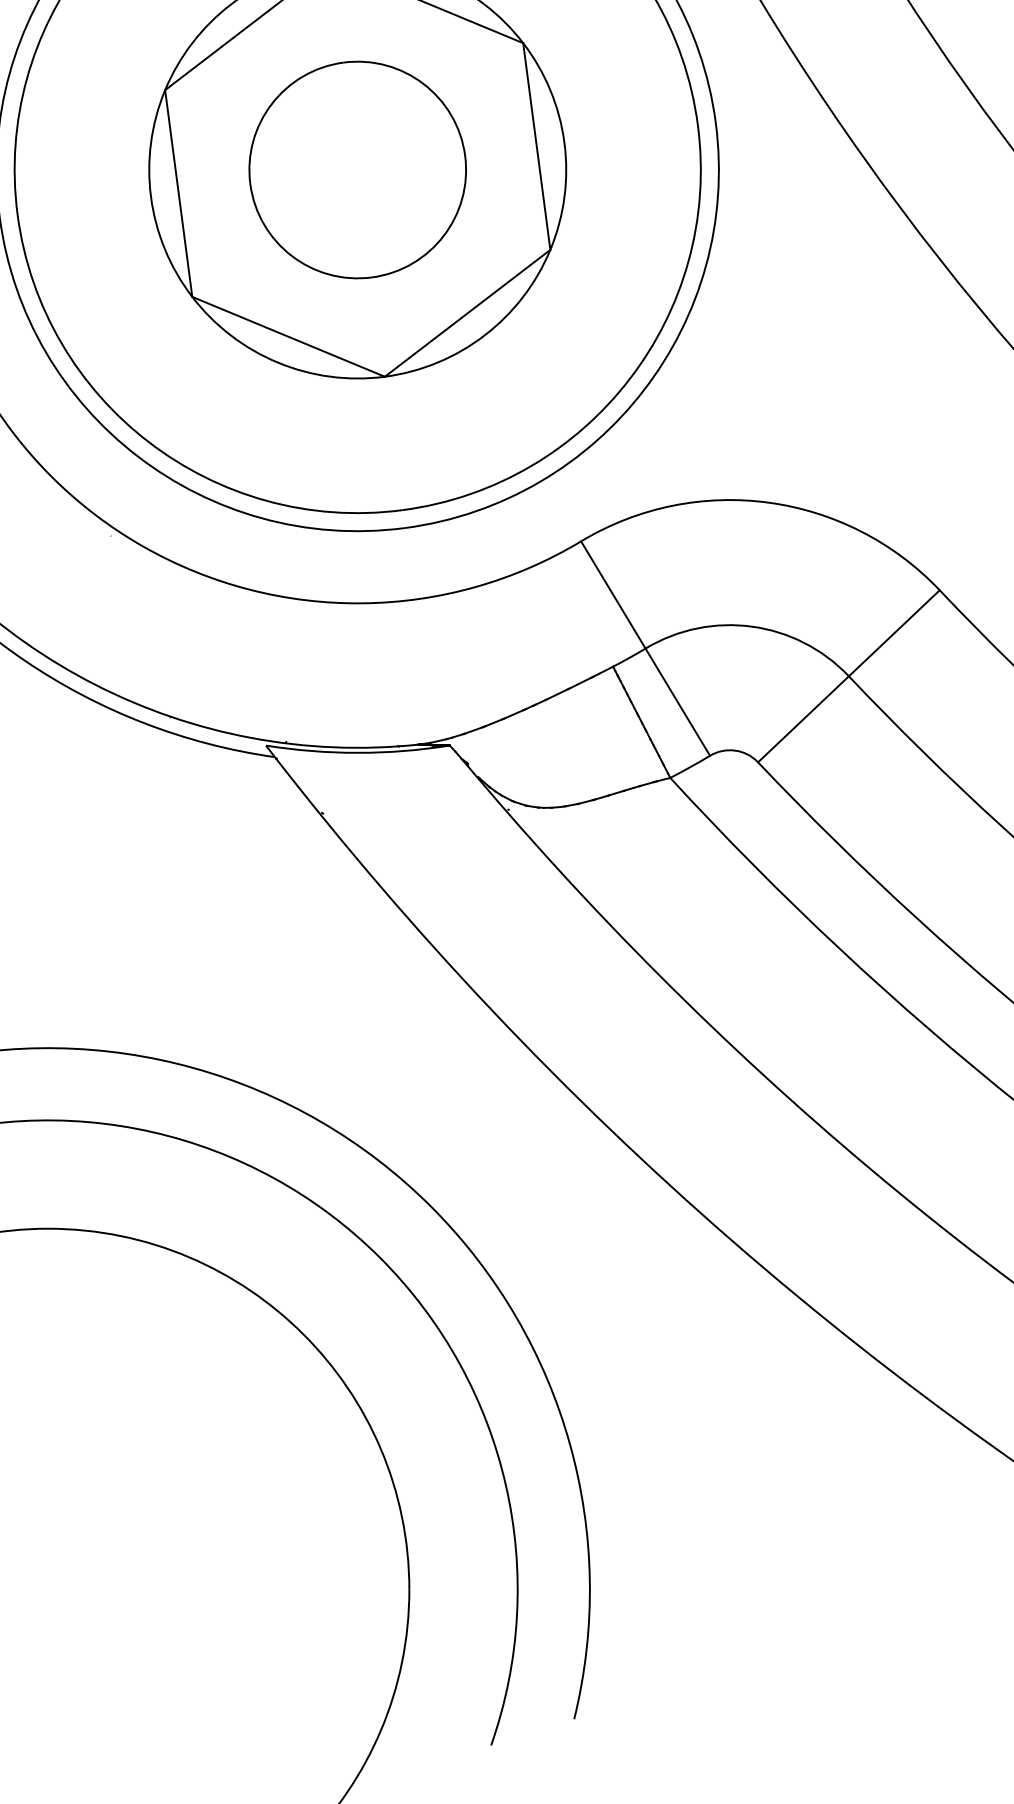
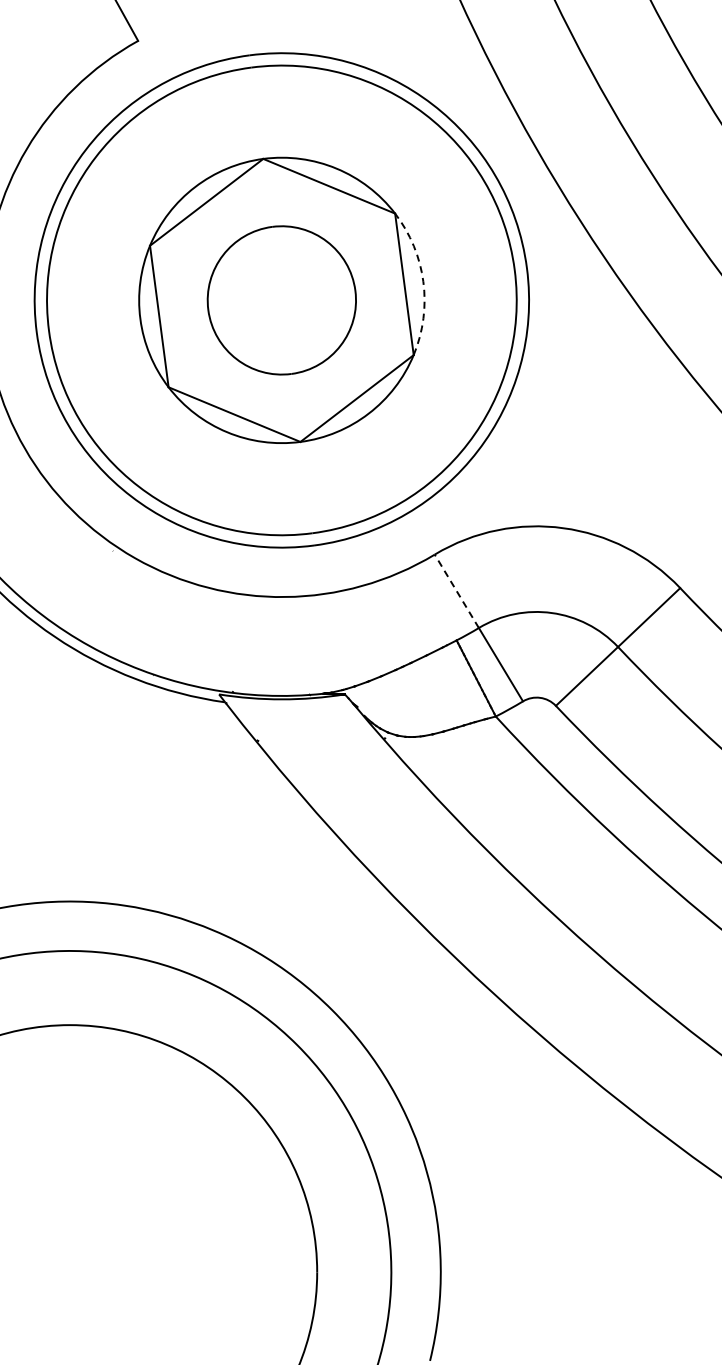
arc: (564, 142) -> (423, 281), solid -> dashed
line: (612, 595) -> (456, 591), solid -> dashed

